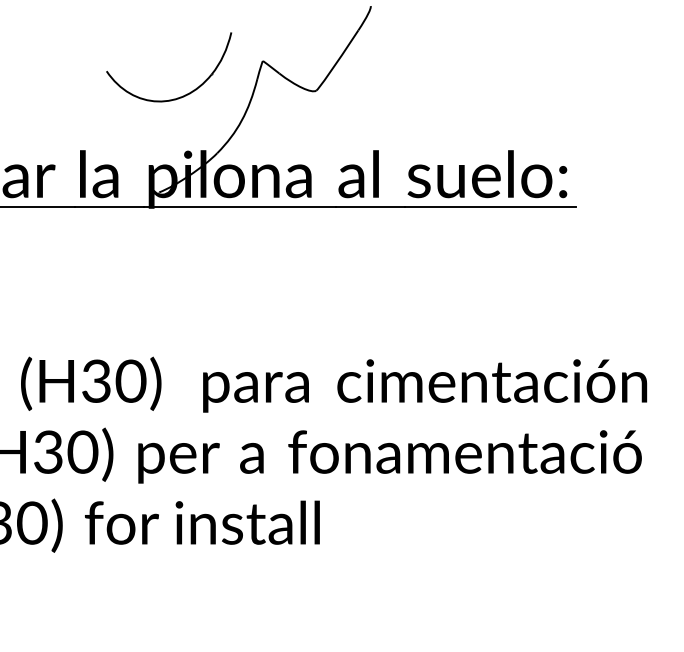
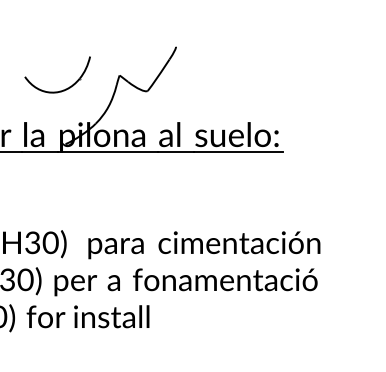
part: (184, 93) -> (65, 88), moved

